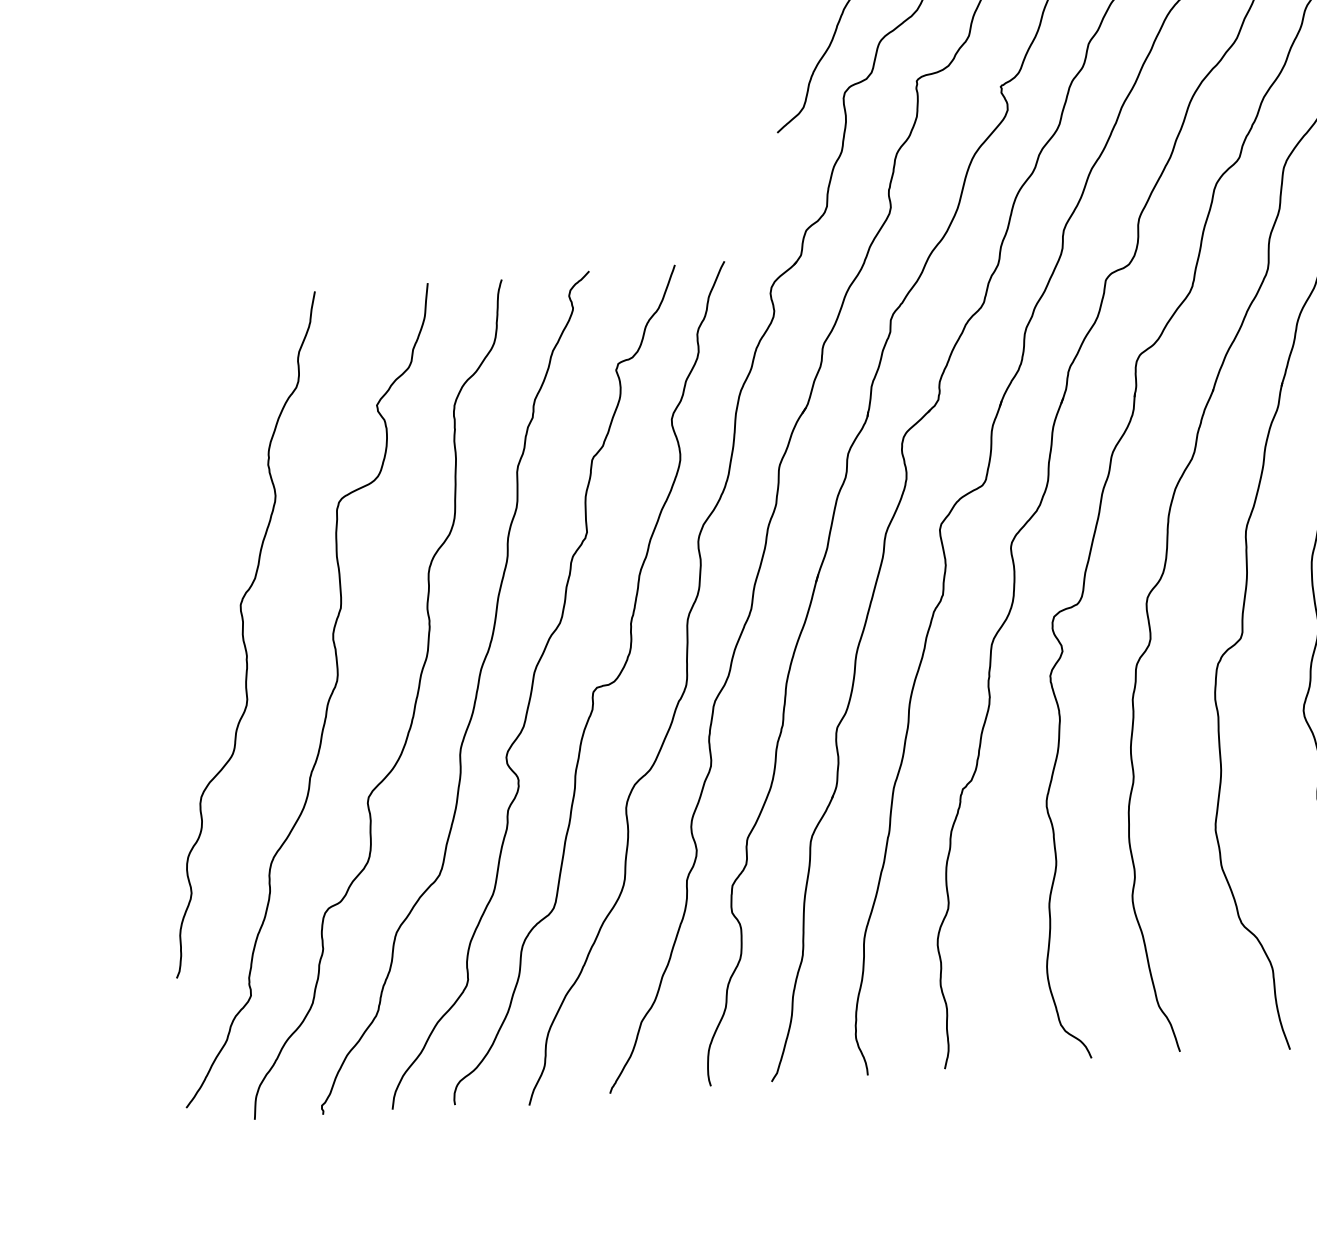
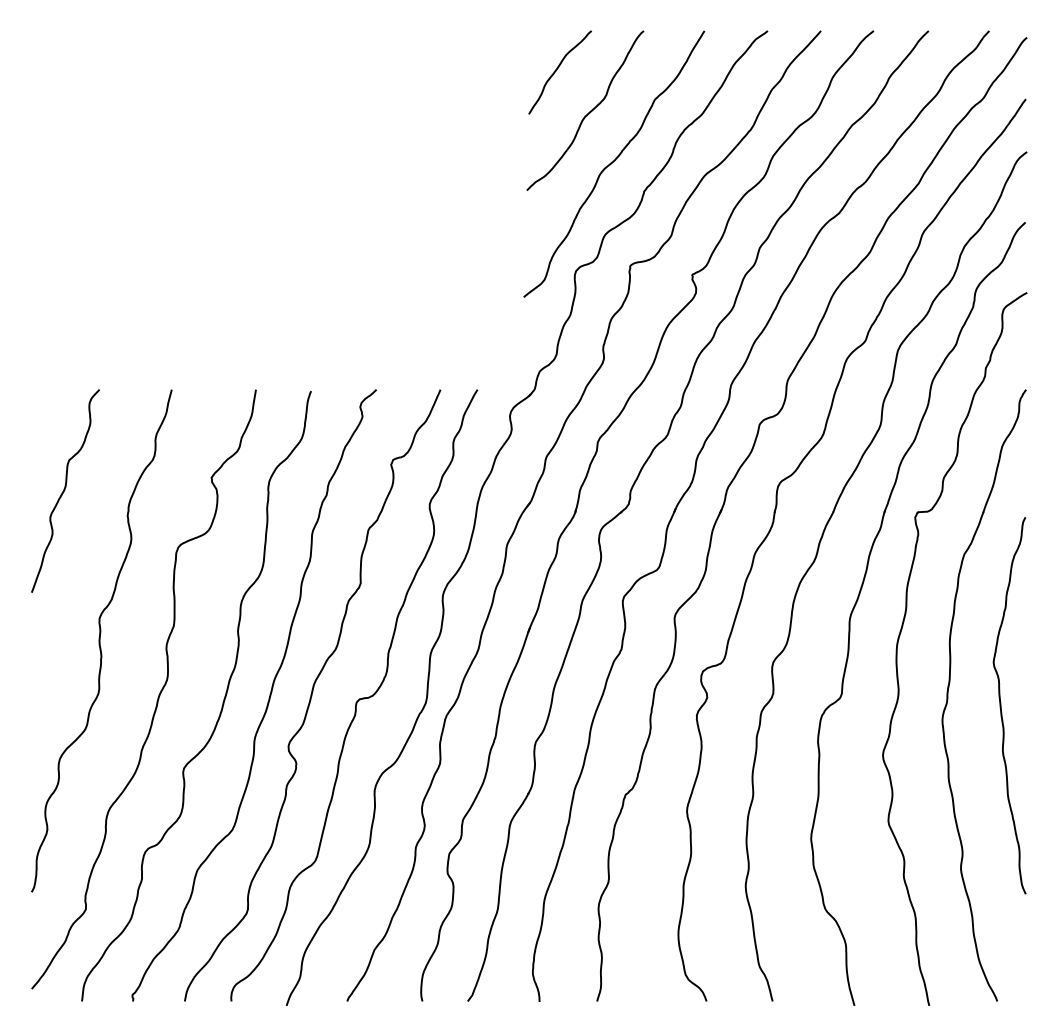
curve: (182, 436) -> (65, 490), added

